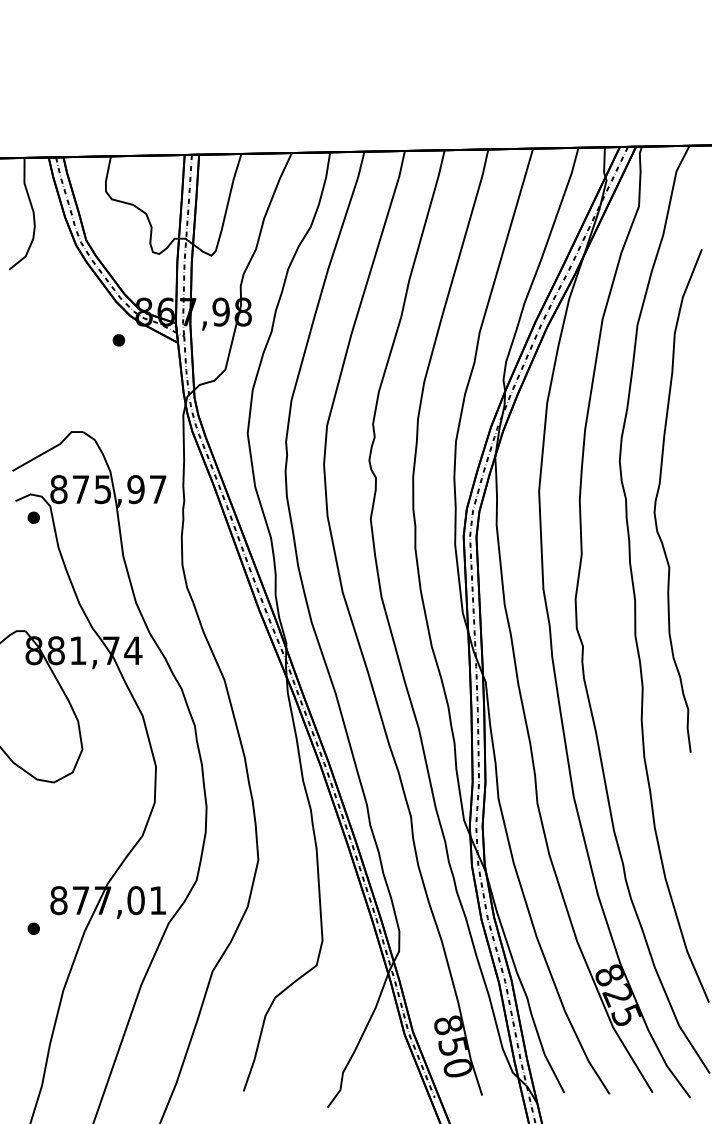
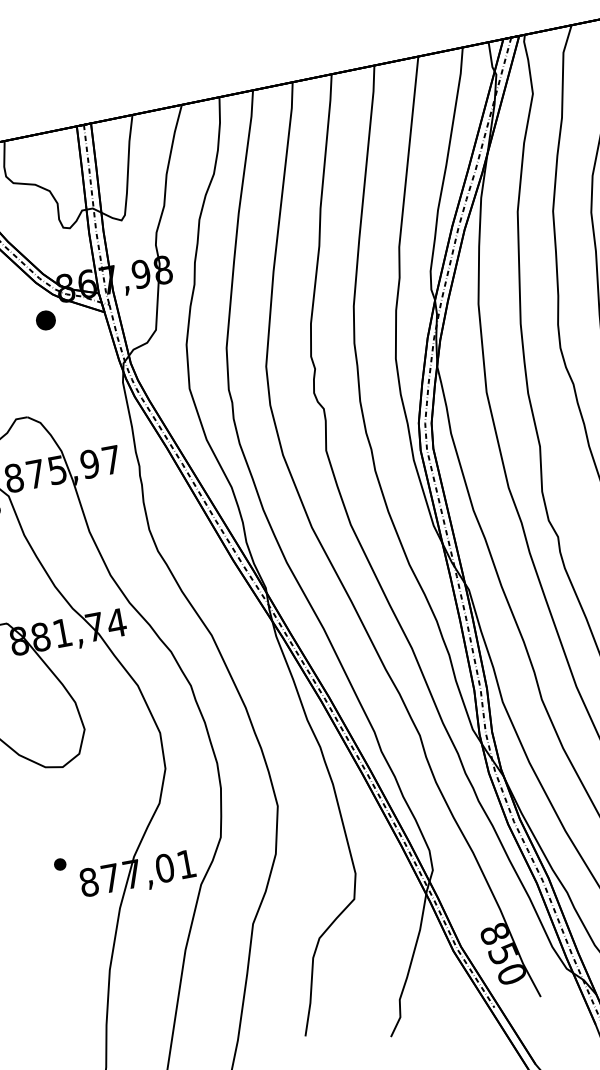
part: (118, 340) -> (45, 320), size x1.6
part: (33, 928) -> (59, 864), moved

